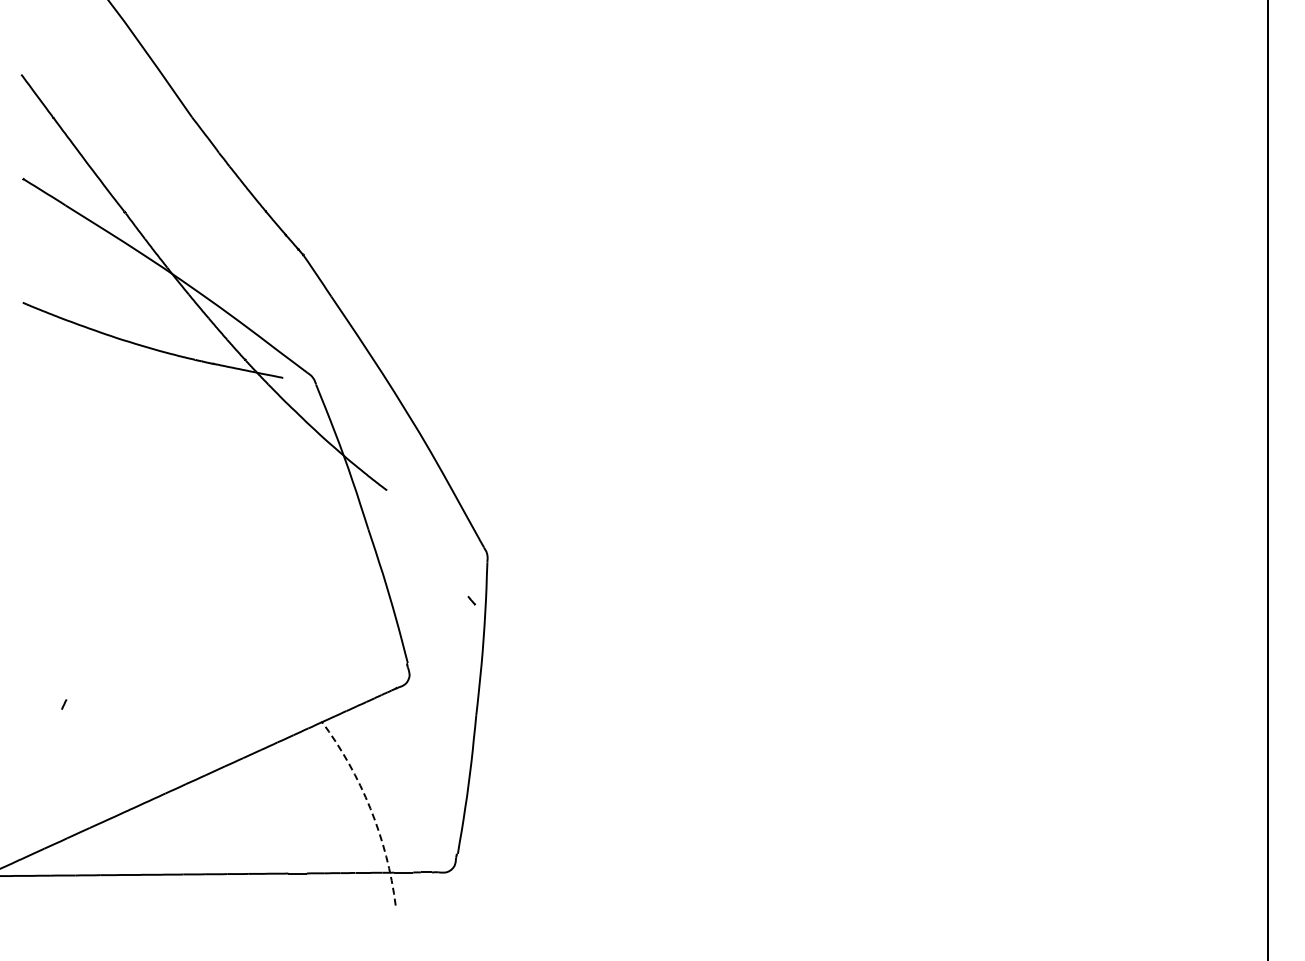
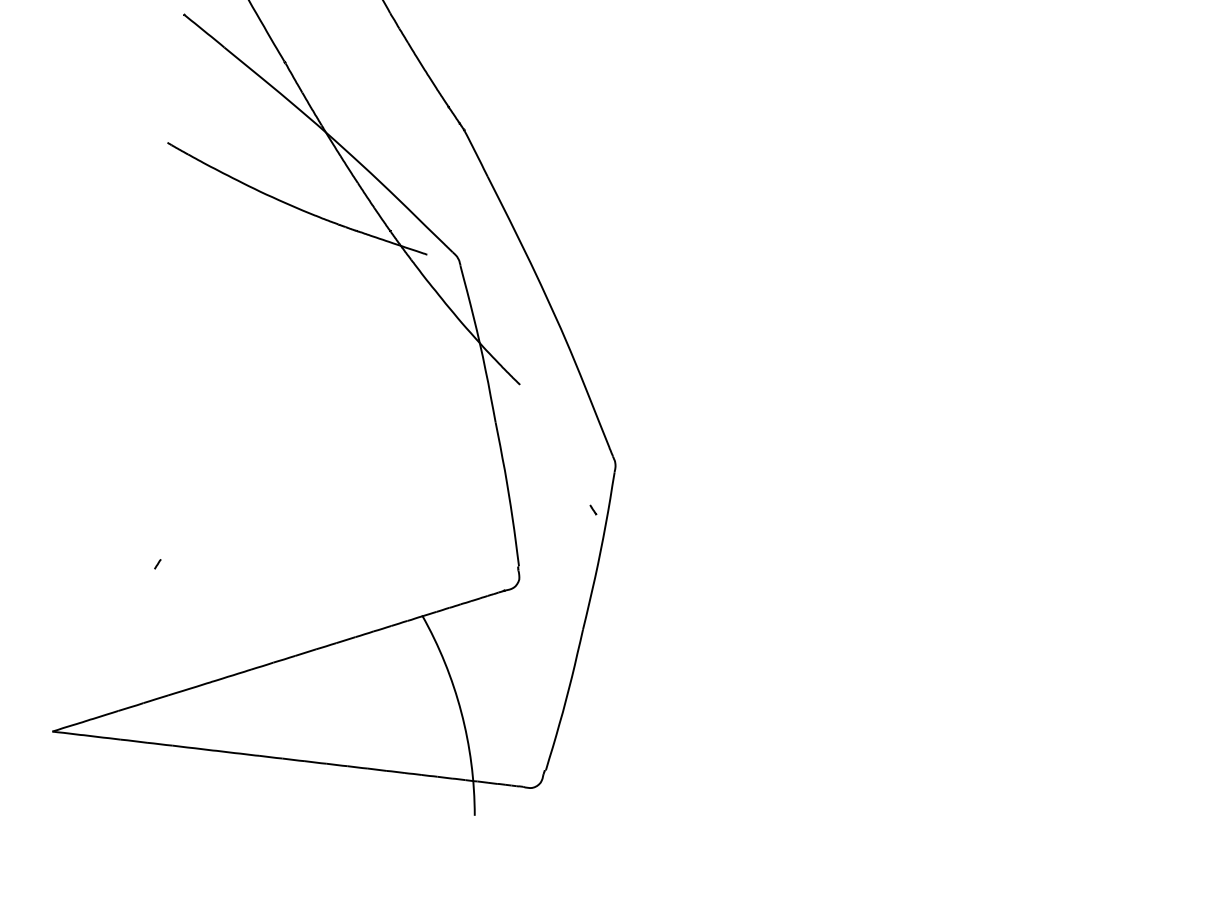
arc: (370, 808) -> (461, 711), dashed -> solid

